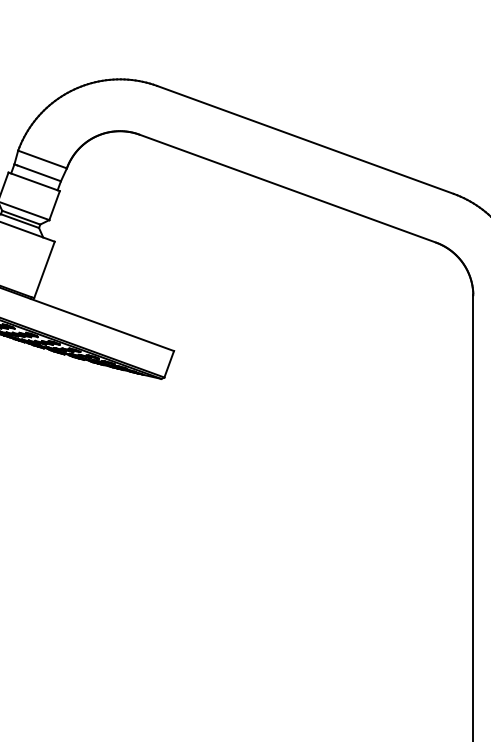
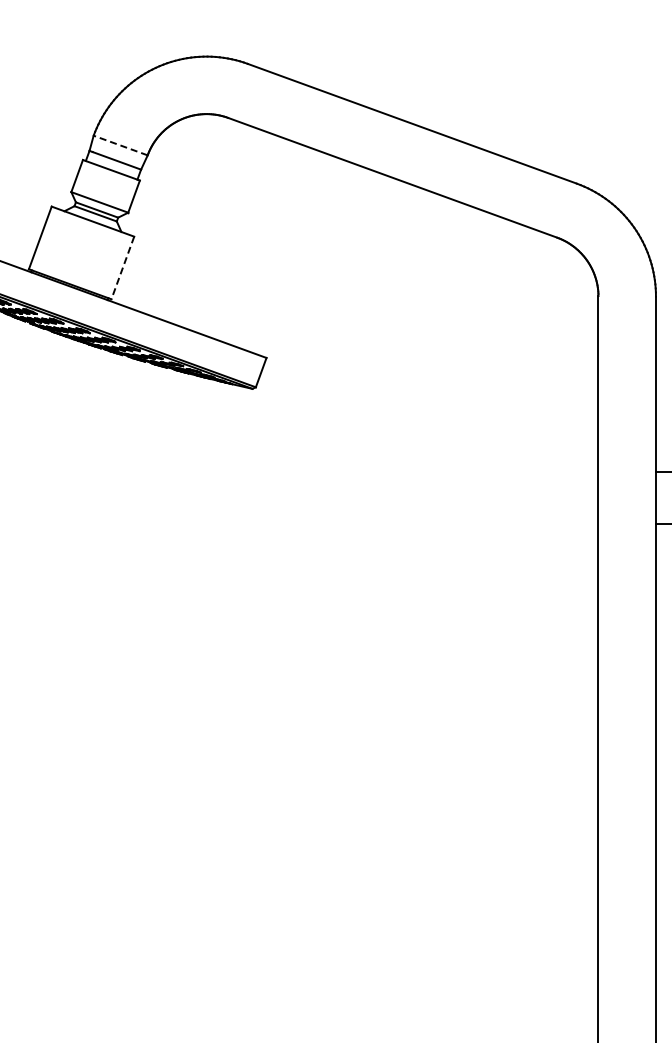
line: (42, 159) -> (120, 145), solid -> dashed
line: (44, 270) -> (122, 268), solid -> dashed

